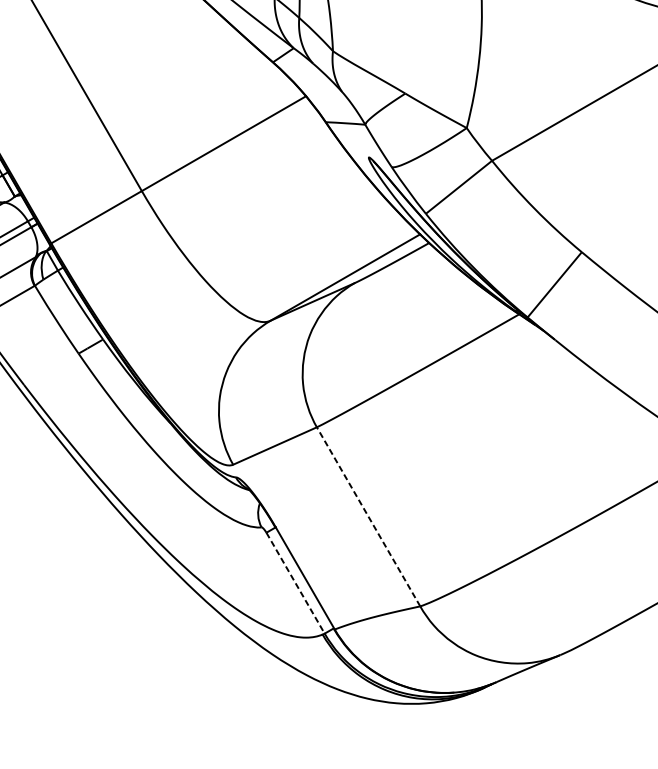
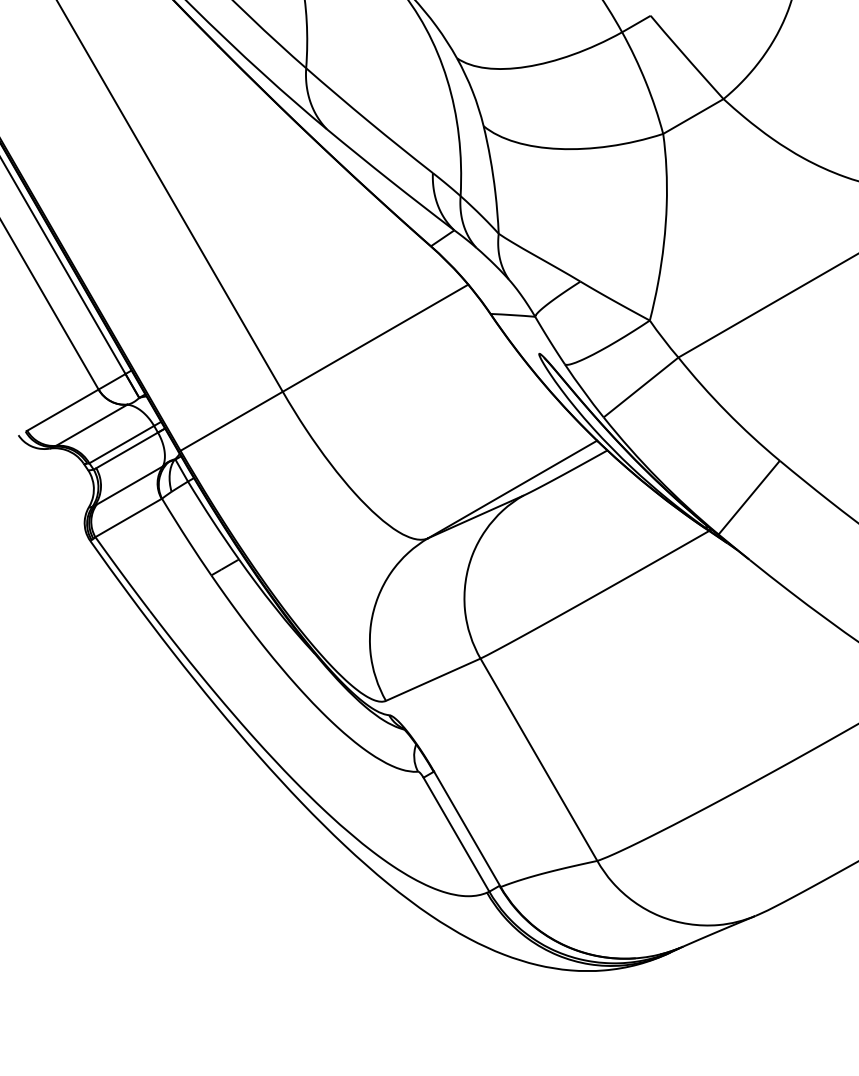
line: (368, 516) -> (538, 759), dashed -> solid
line: (295, 583) -> (456, 834), dashed -> solid

